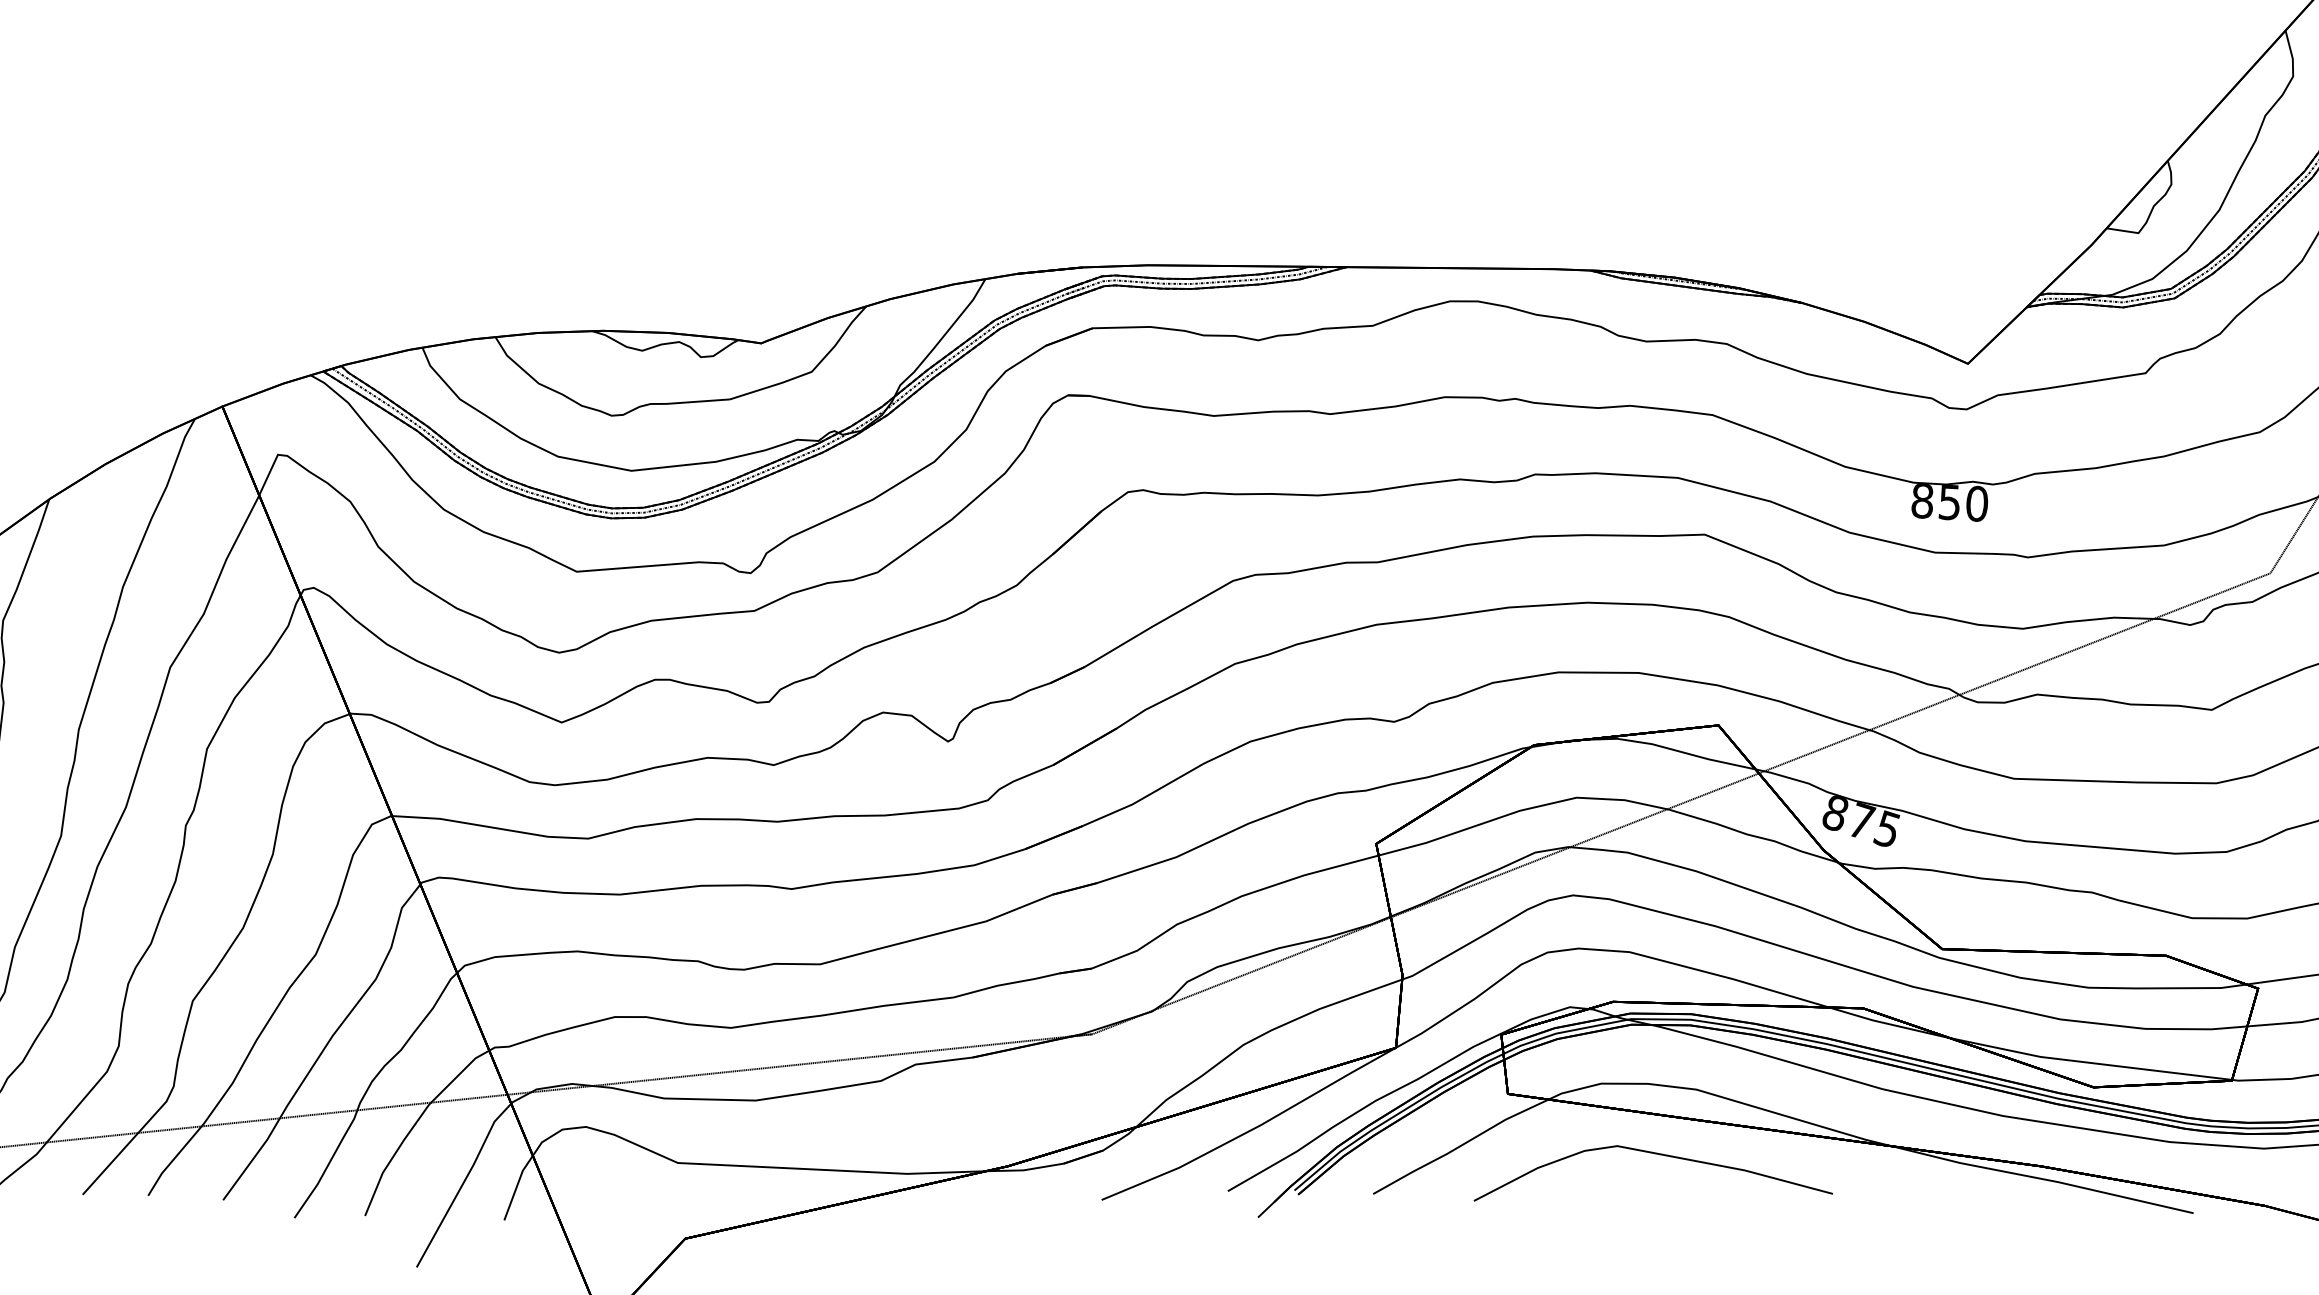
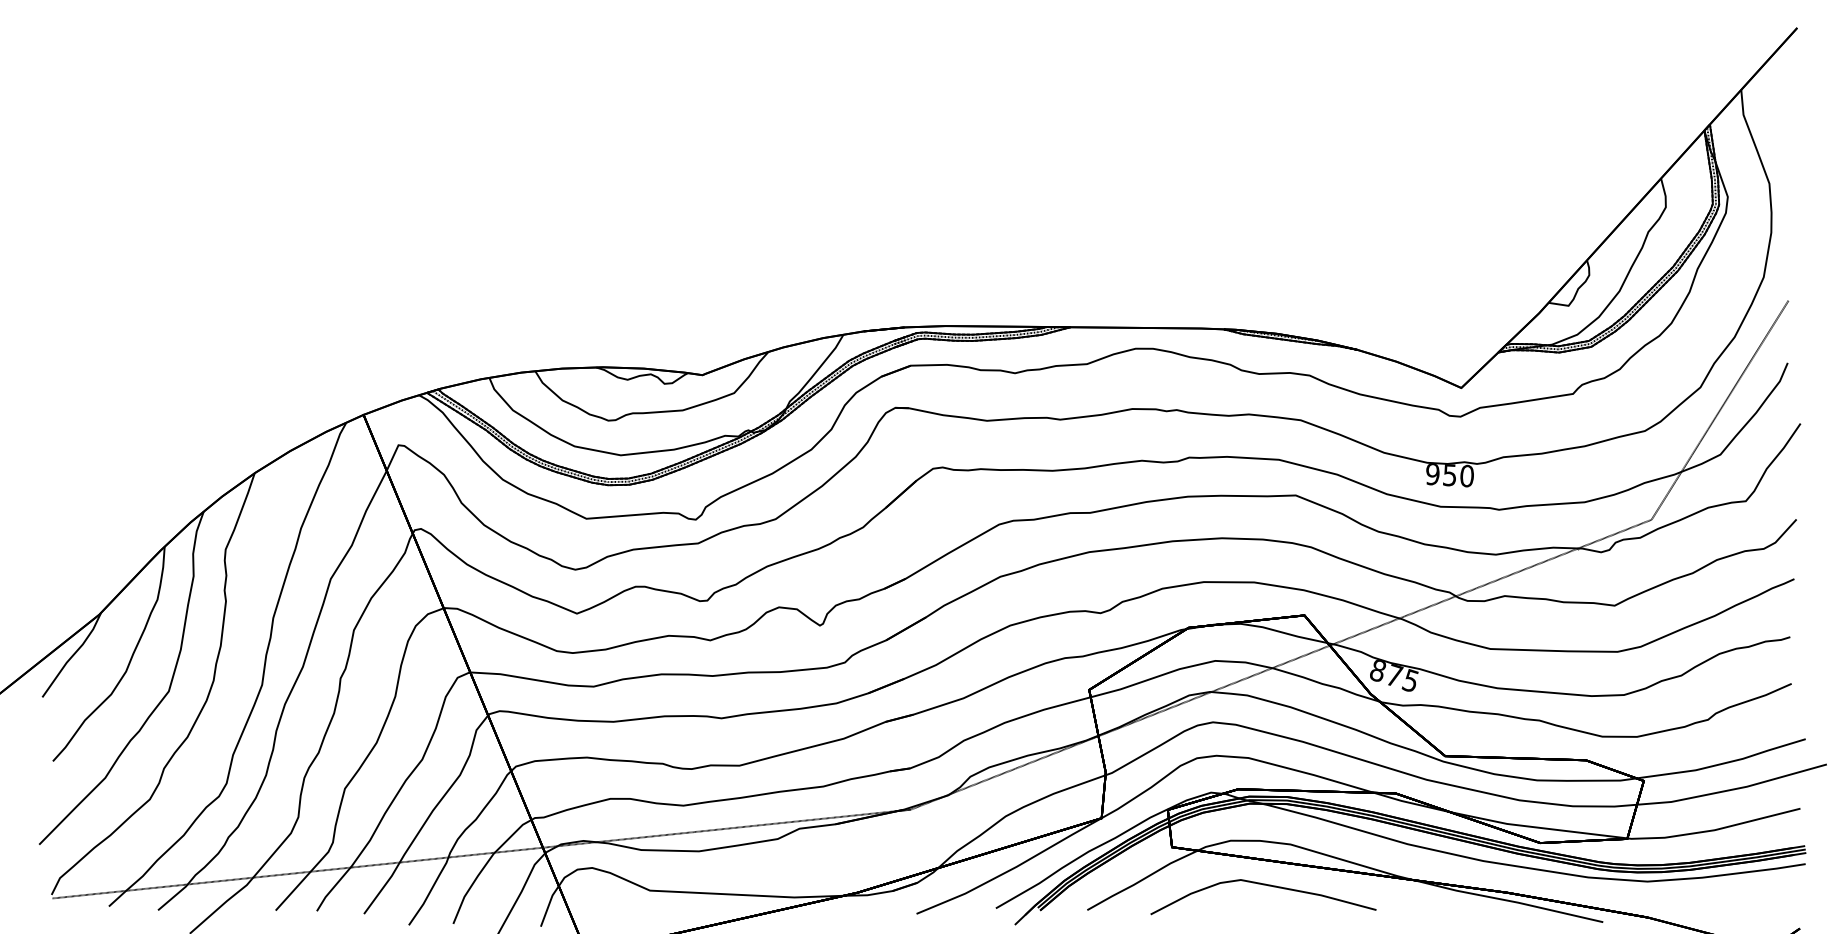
text: (1922, 501) -> (1432, 474), 850 -> 950

